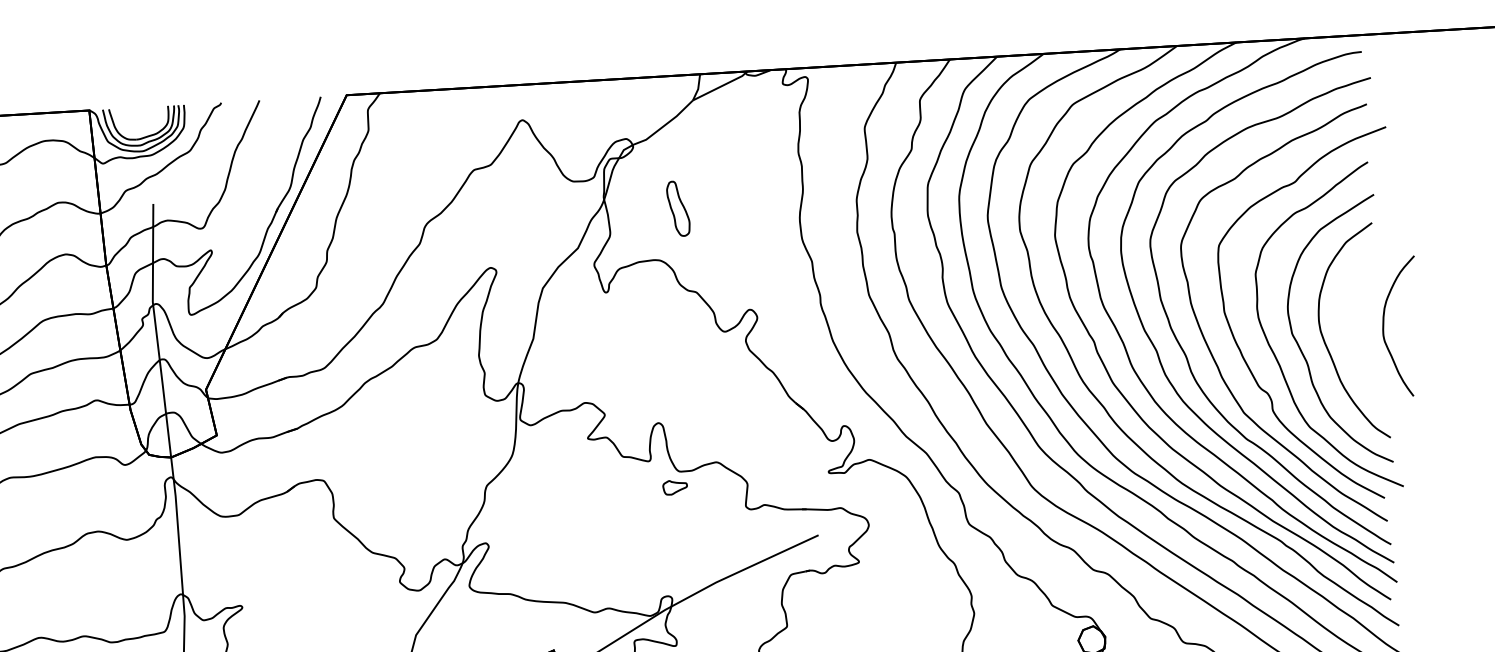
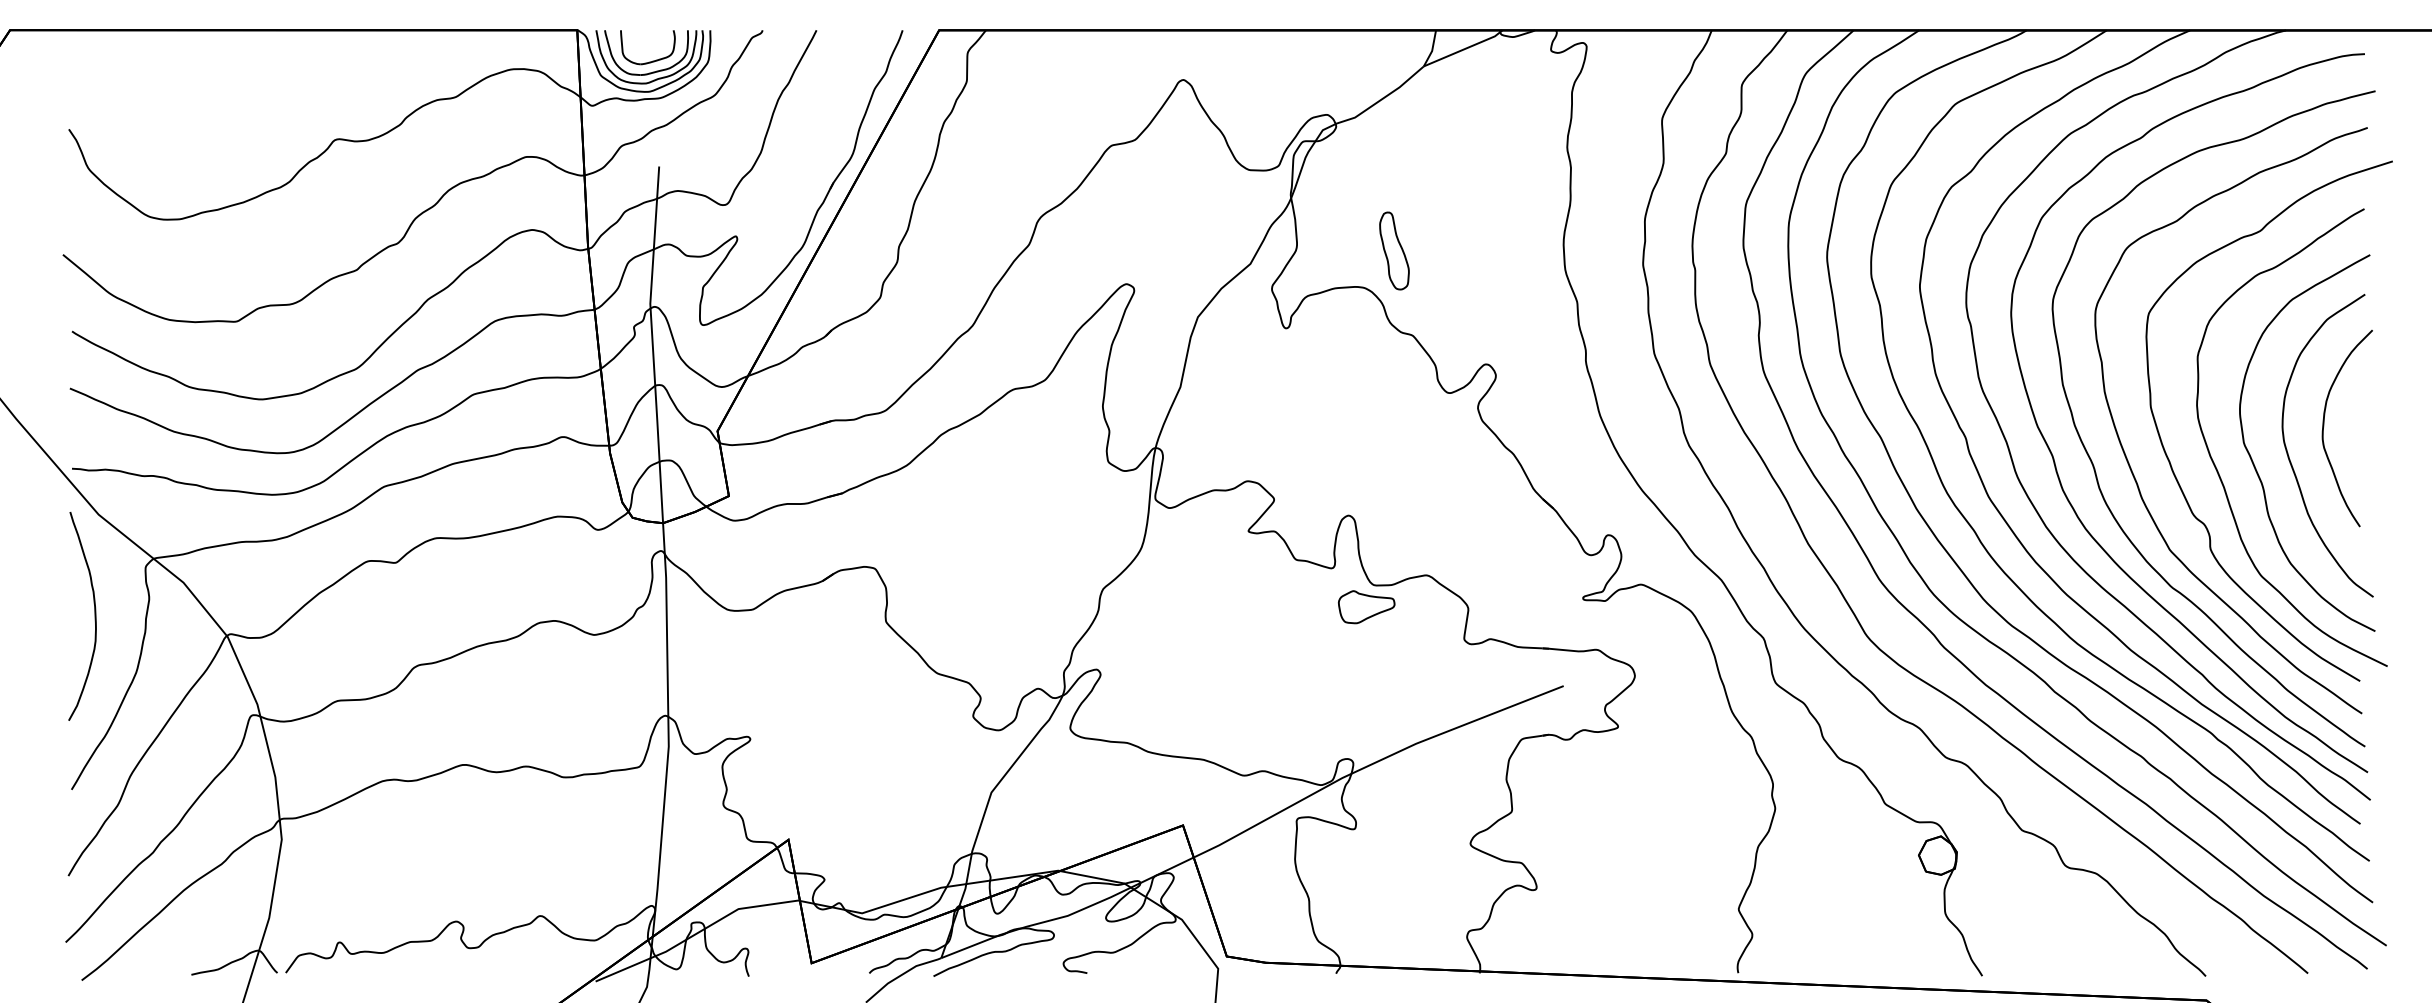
part: (144, 128) -> (652, 60), added
part: (678, 208) -> (1394, 250), moved
curve: (1384, 326) -> (2324, 426), moved
part: (675, 487) -> (1366, 607), size x1.67

